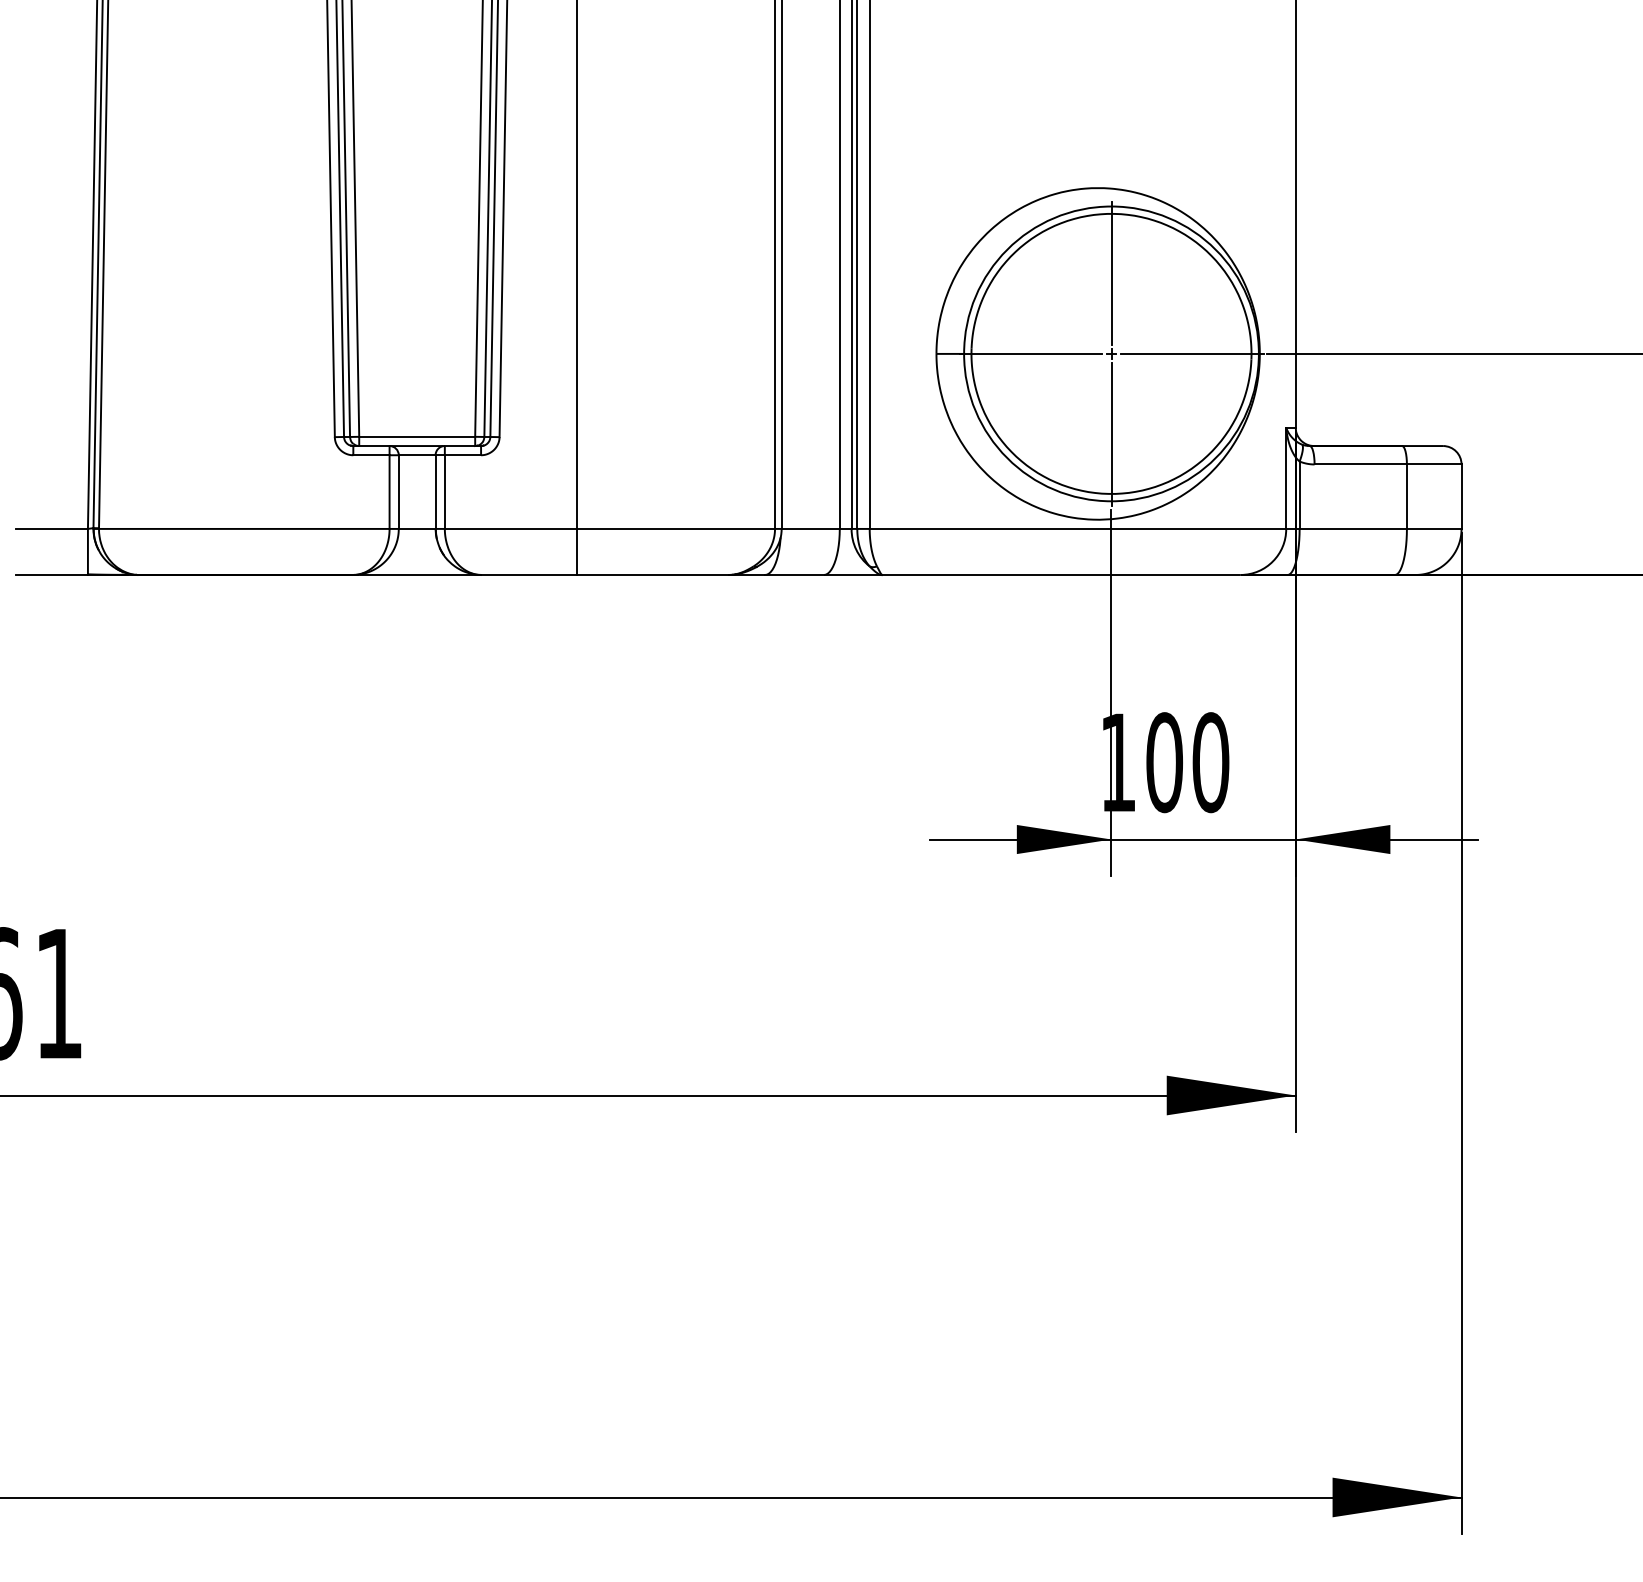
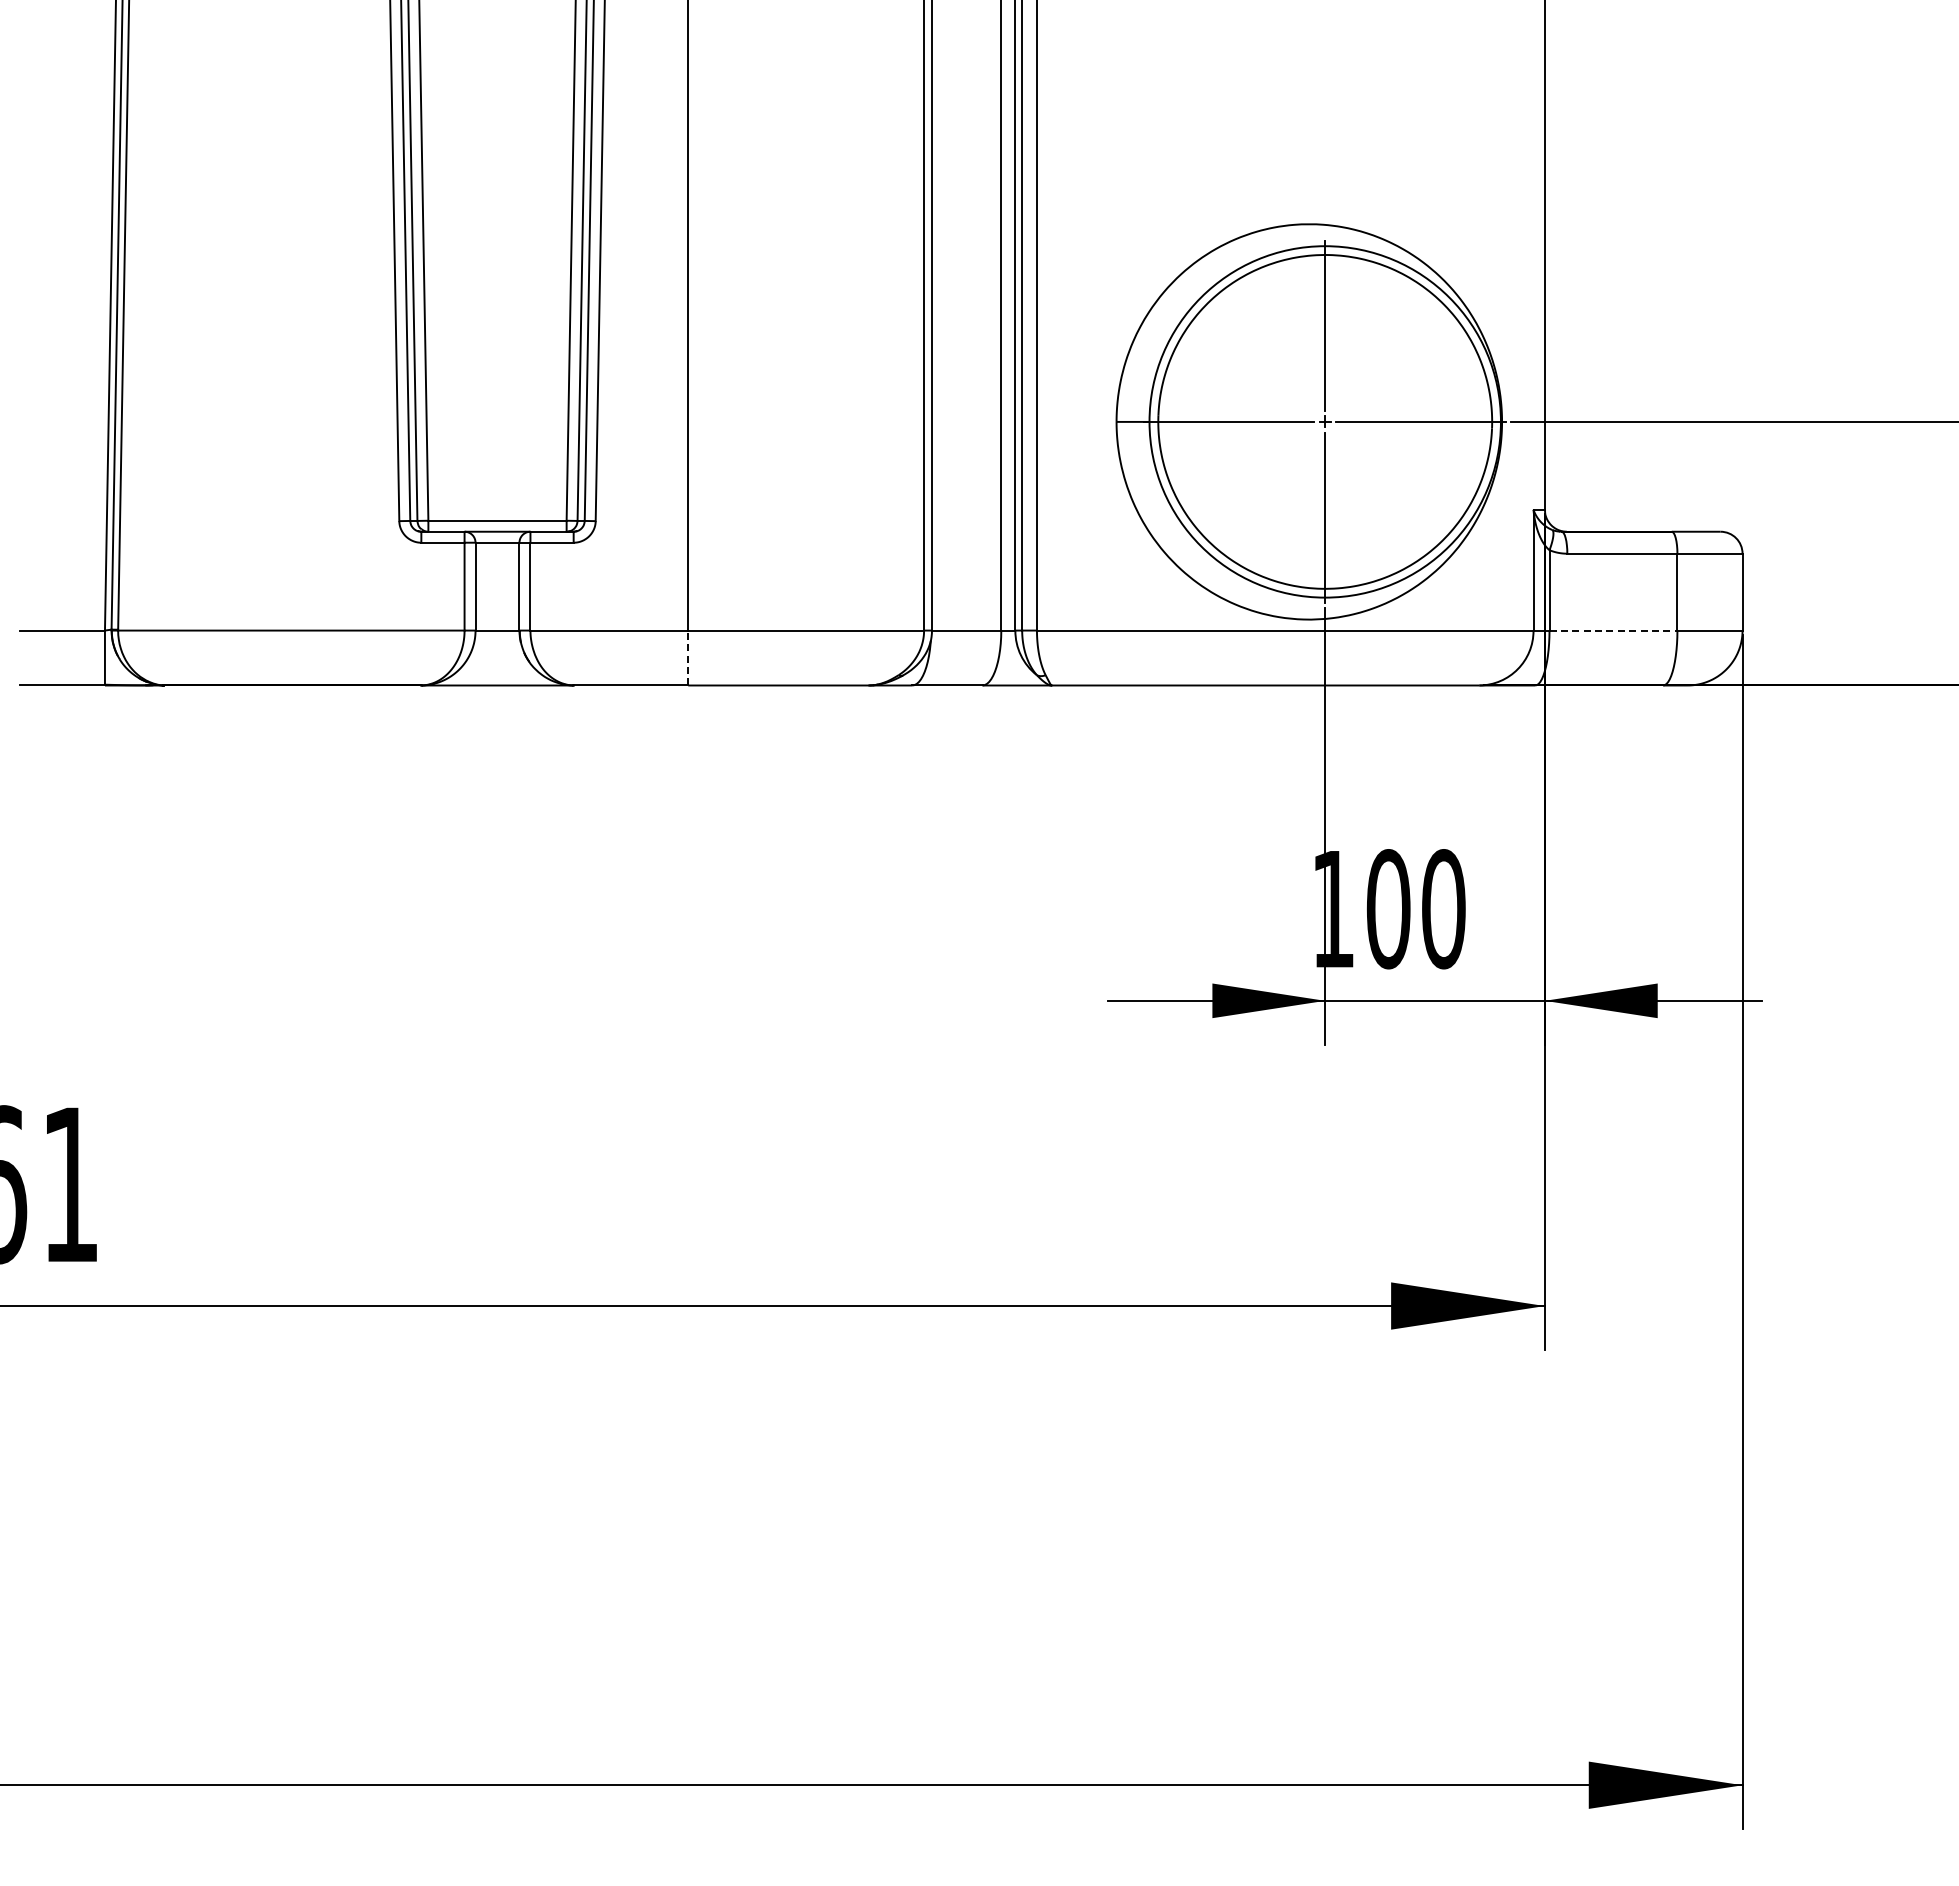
line: (1353, 528) -> (1613, 630), solid -> dashed
line: (577, 551) -> (688, 657), solid -> dashed

